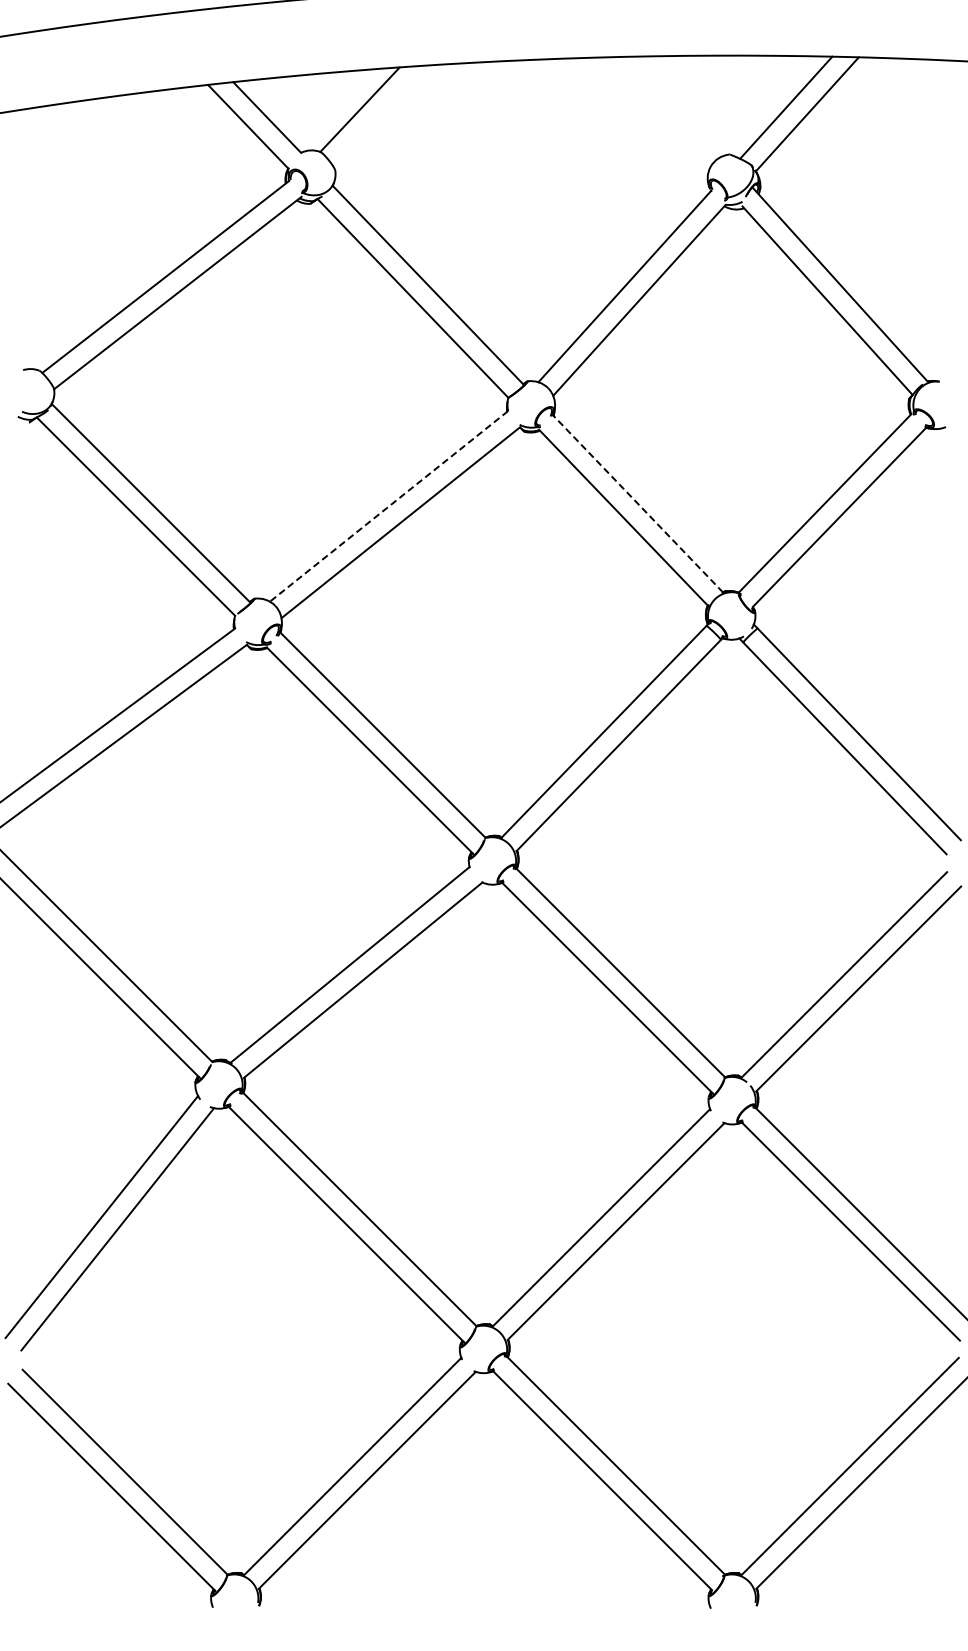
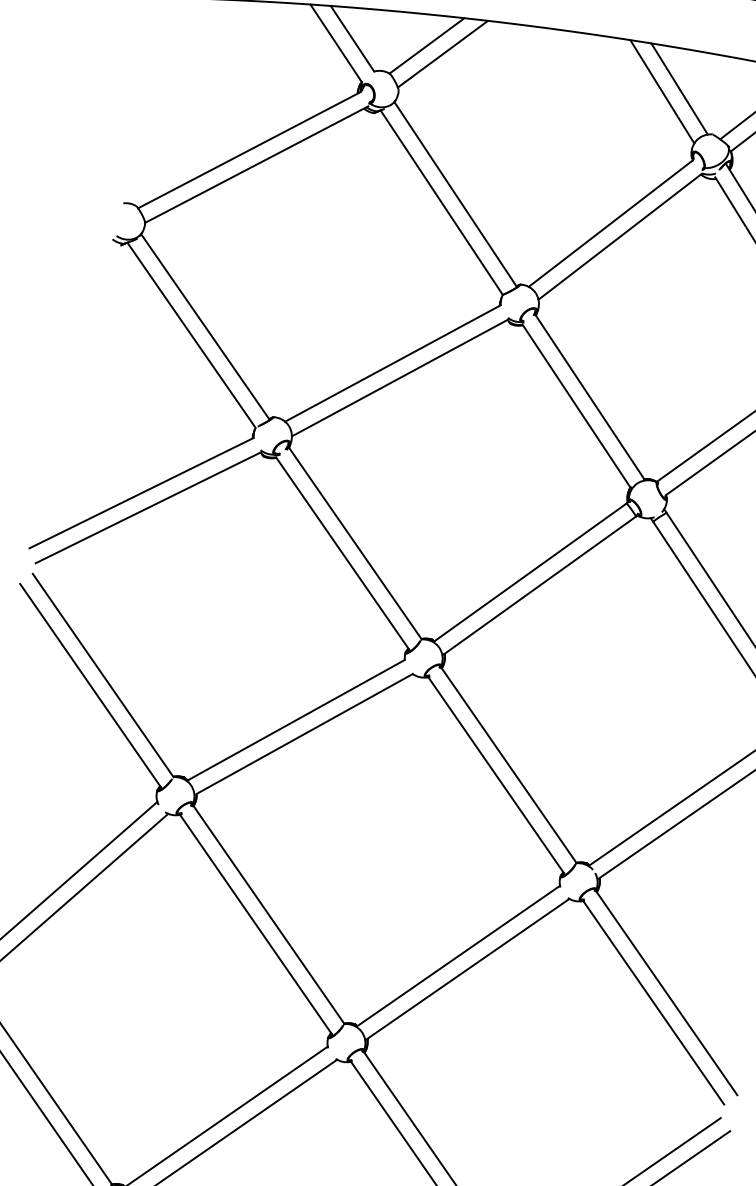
line: (678, 105) -> (679, 88), added
line: (658, 113) -> (662, 91), added
line: (381, 116) -> (442, 54), added
line: (638, 504) -> (590, 397), dashed -> solid
line: (388, 506) -> (392, 363), dashed -> solid

